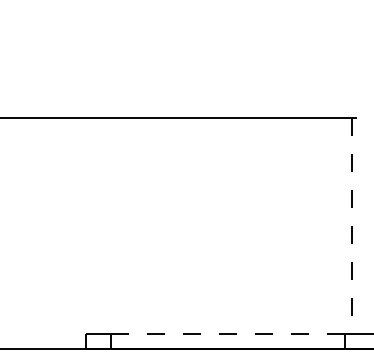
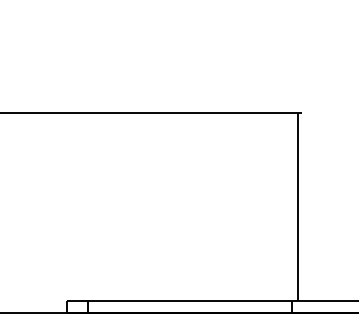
line: (352, 226) -> (298, 207), dashed -> solid
line: (227, 333) -> (189, 300), dashed -> solid

